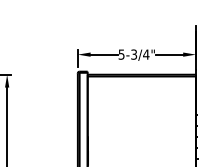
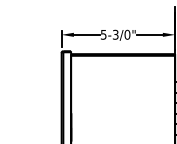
text: (146, 54) -> (127, 34), 5-3/4" -> 5-3/0"

